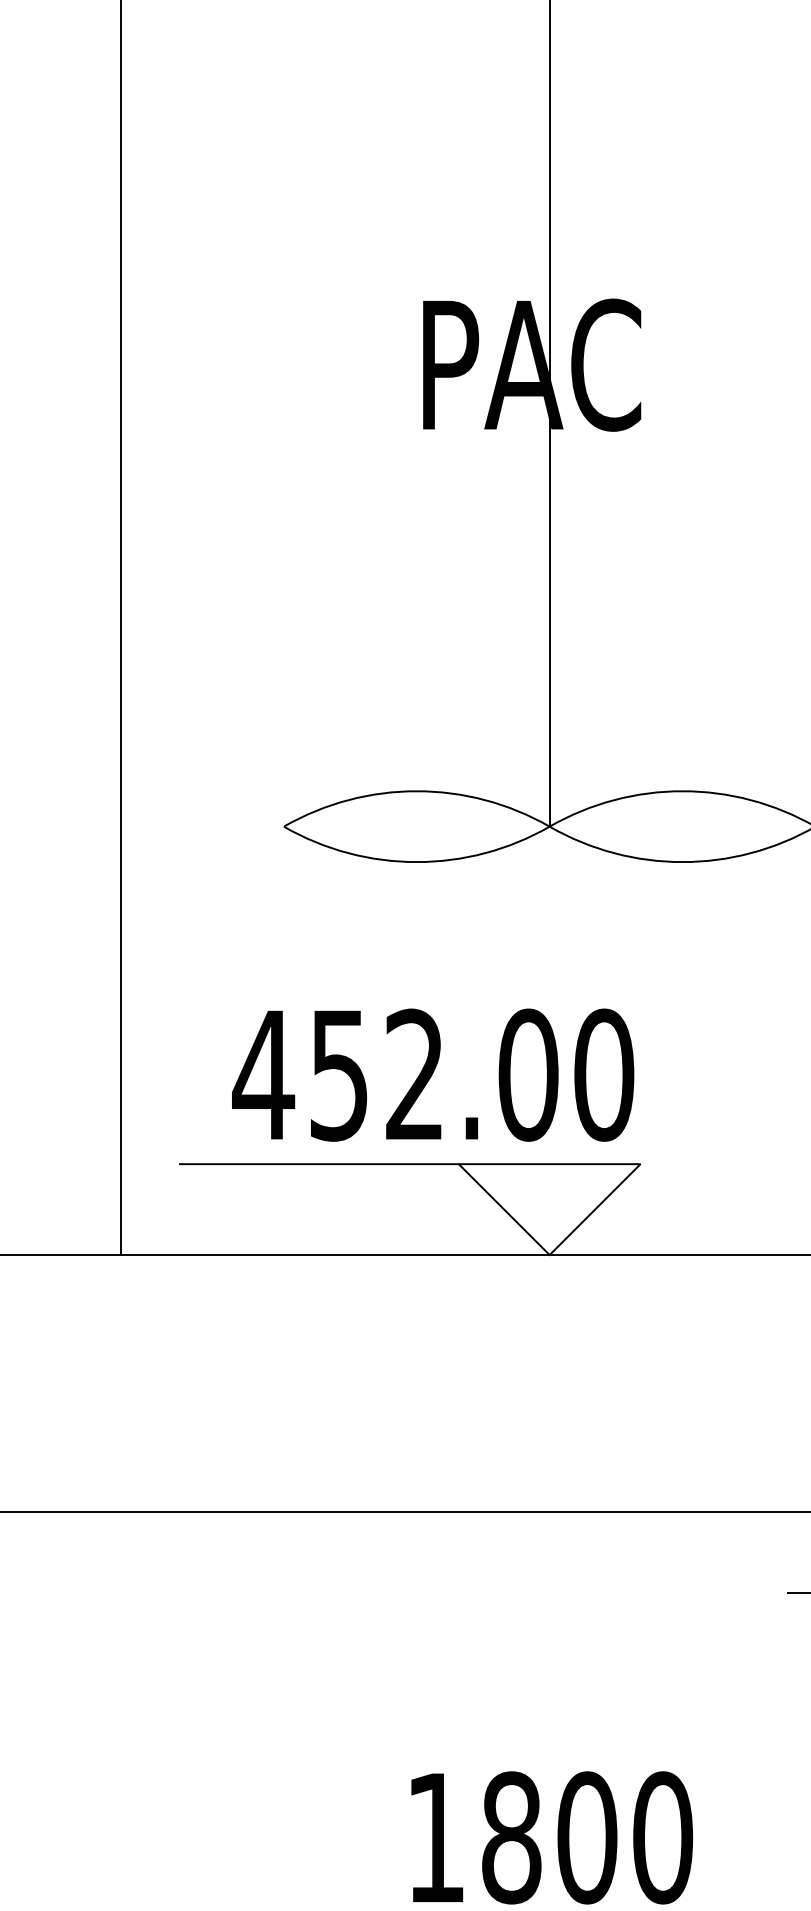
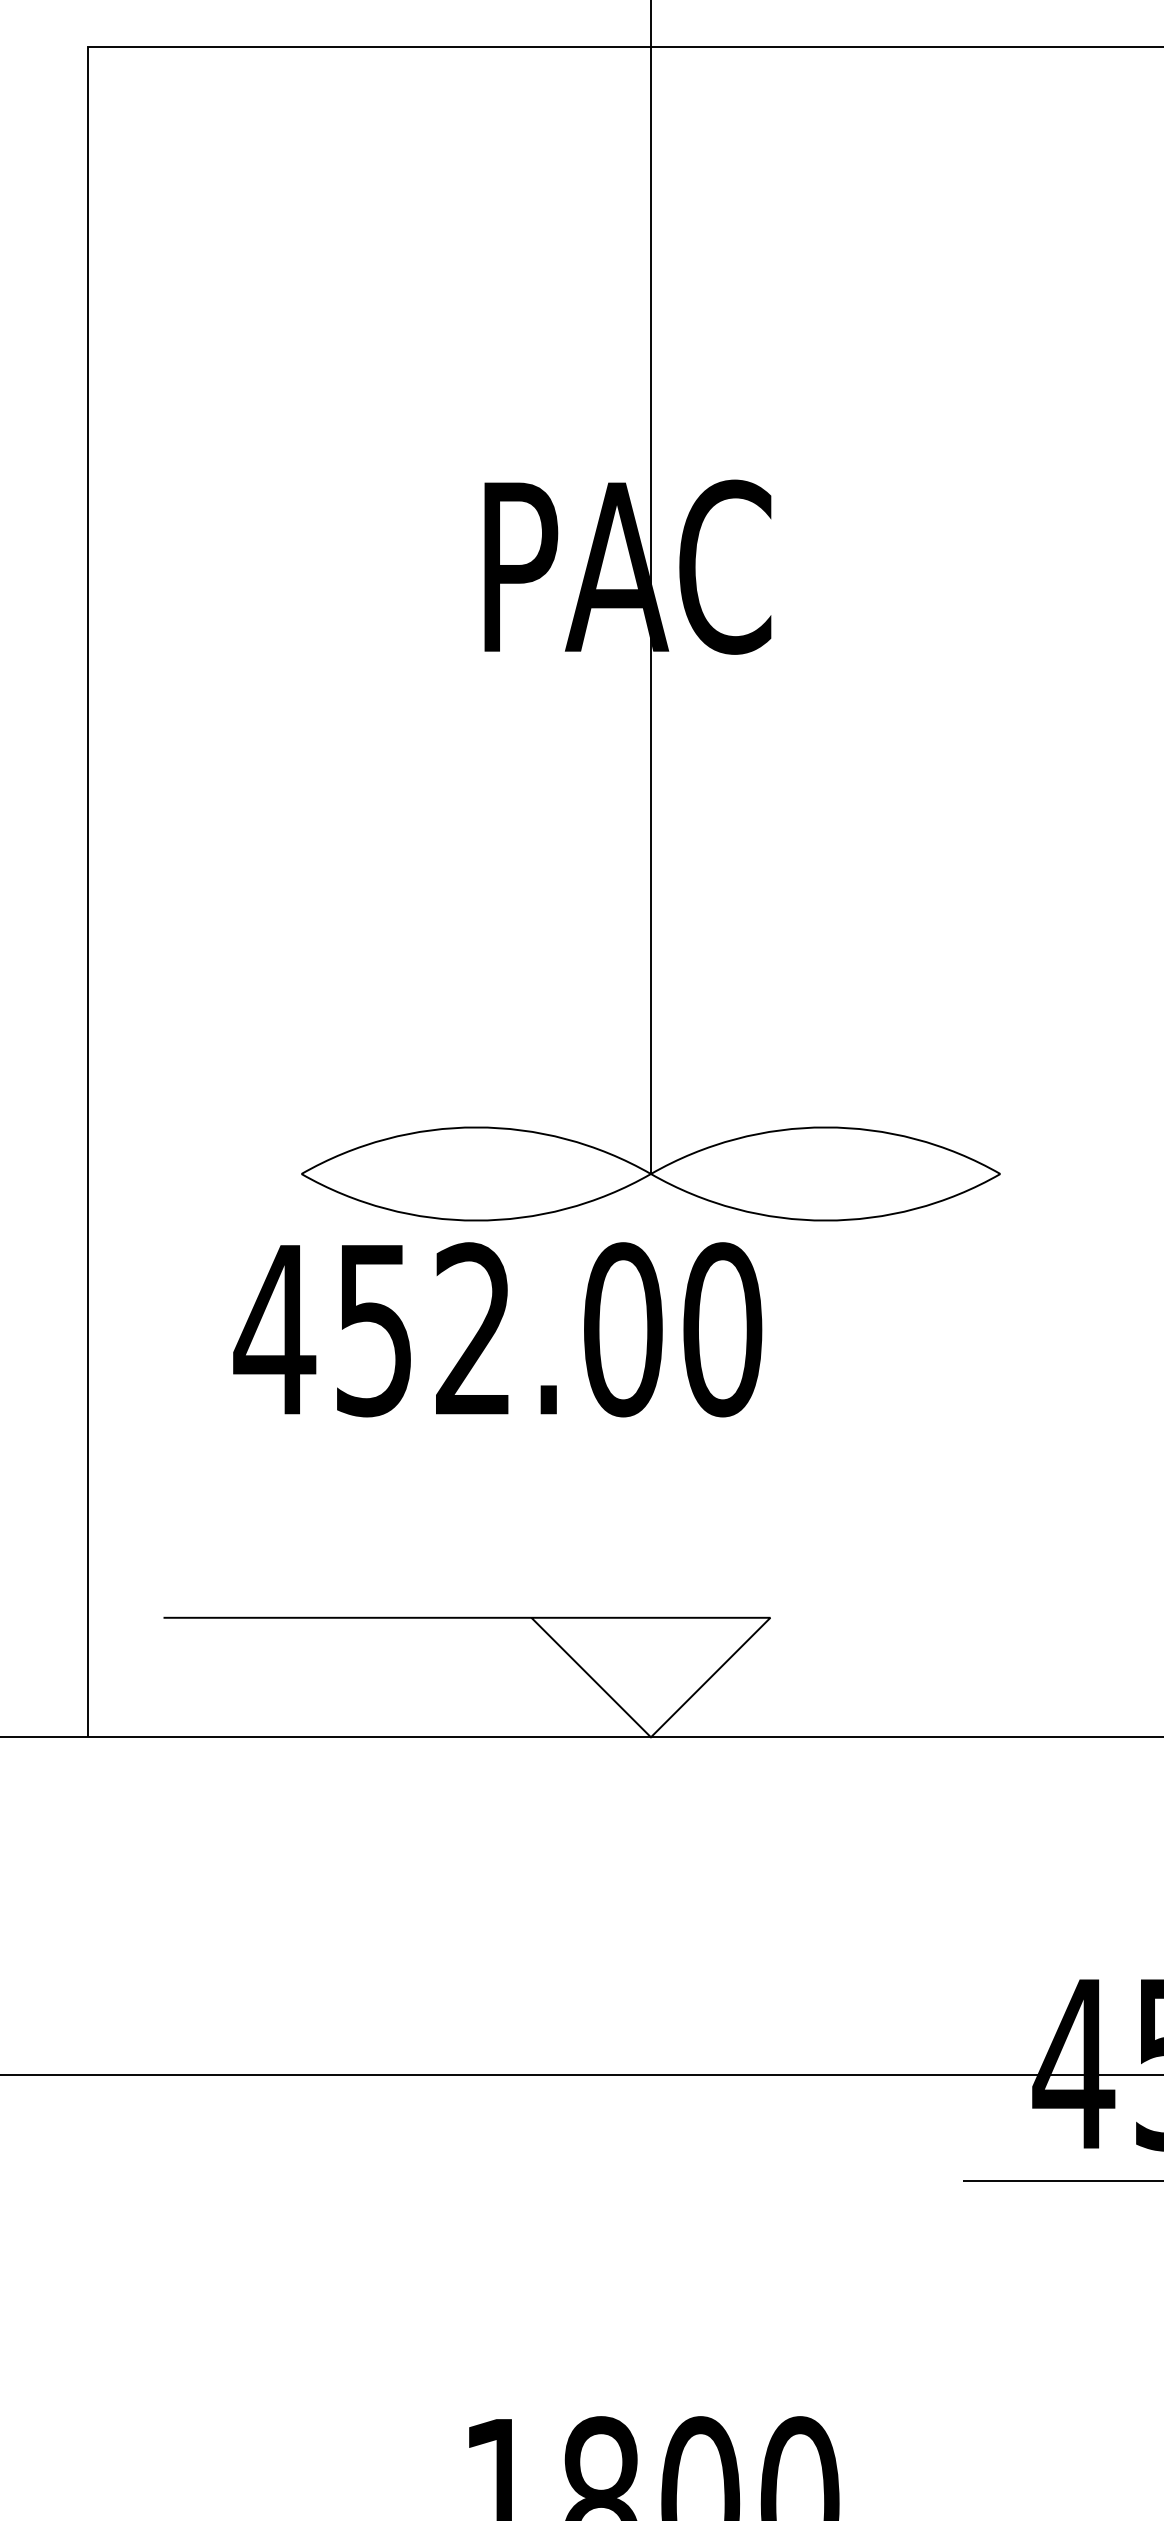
text: (432, 1074) -> (497, 1329), moved

